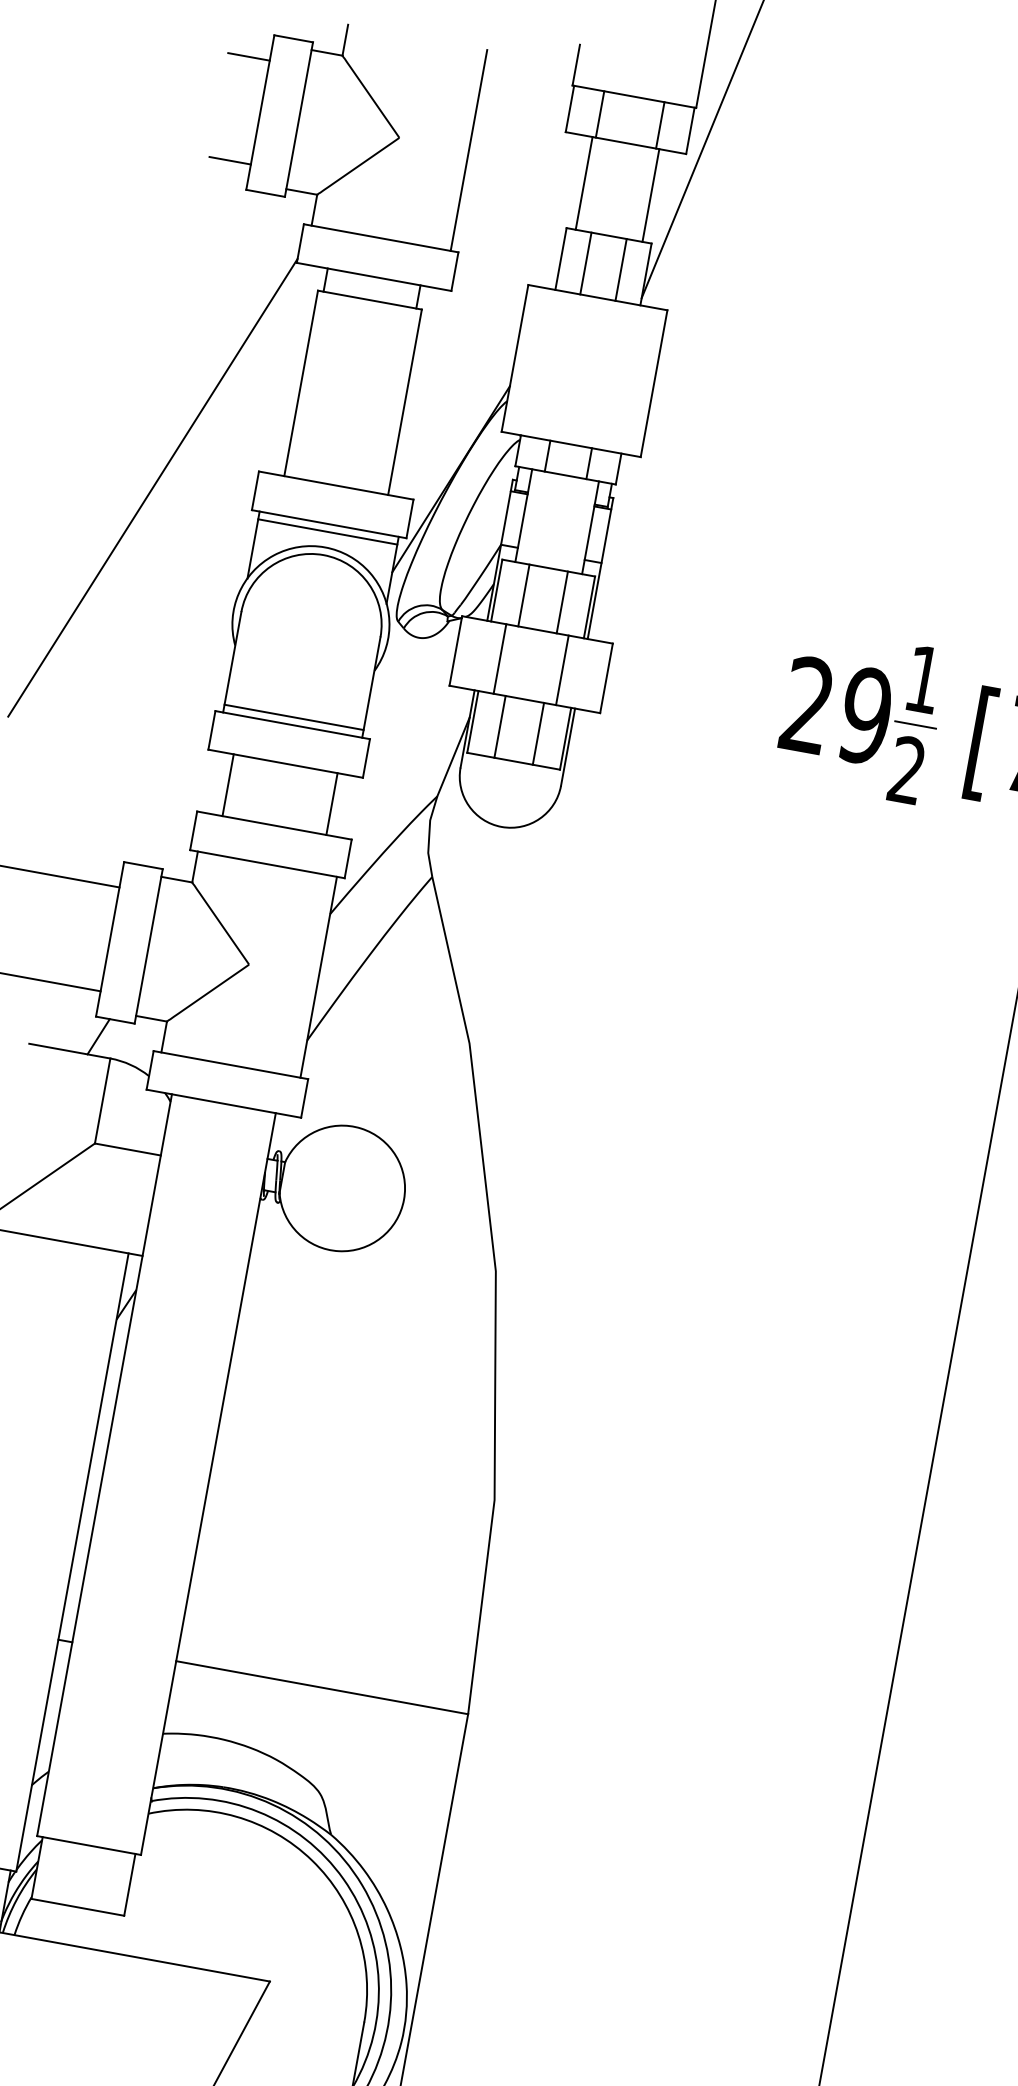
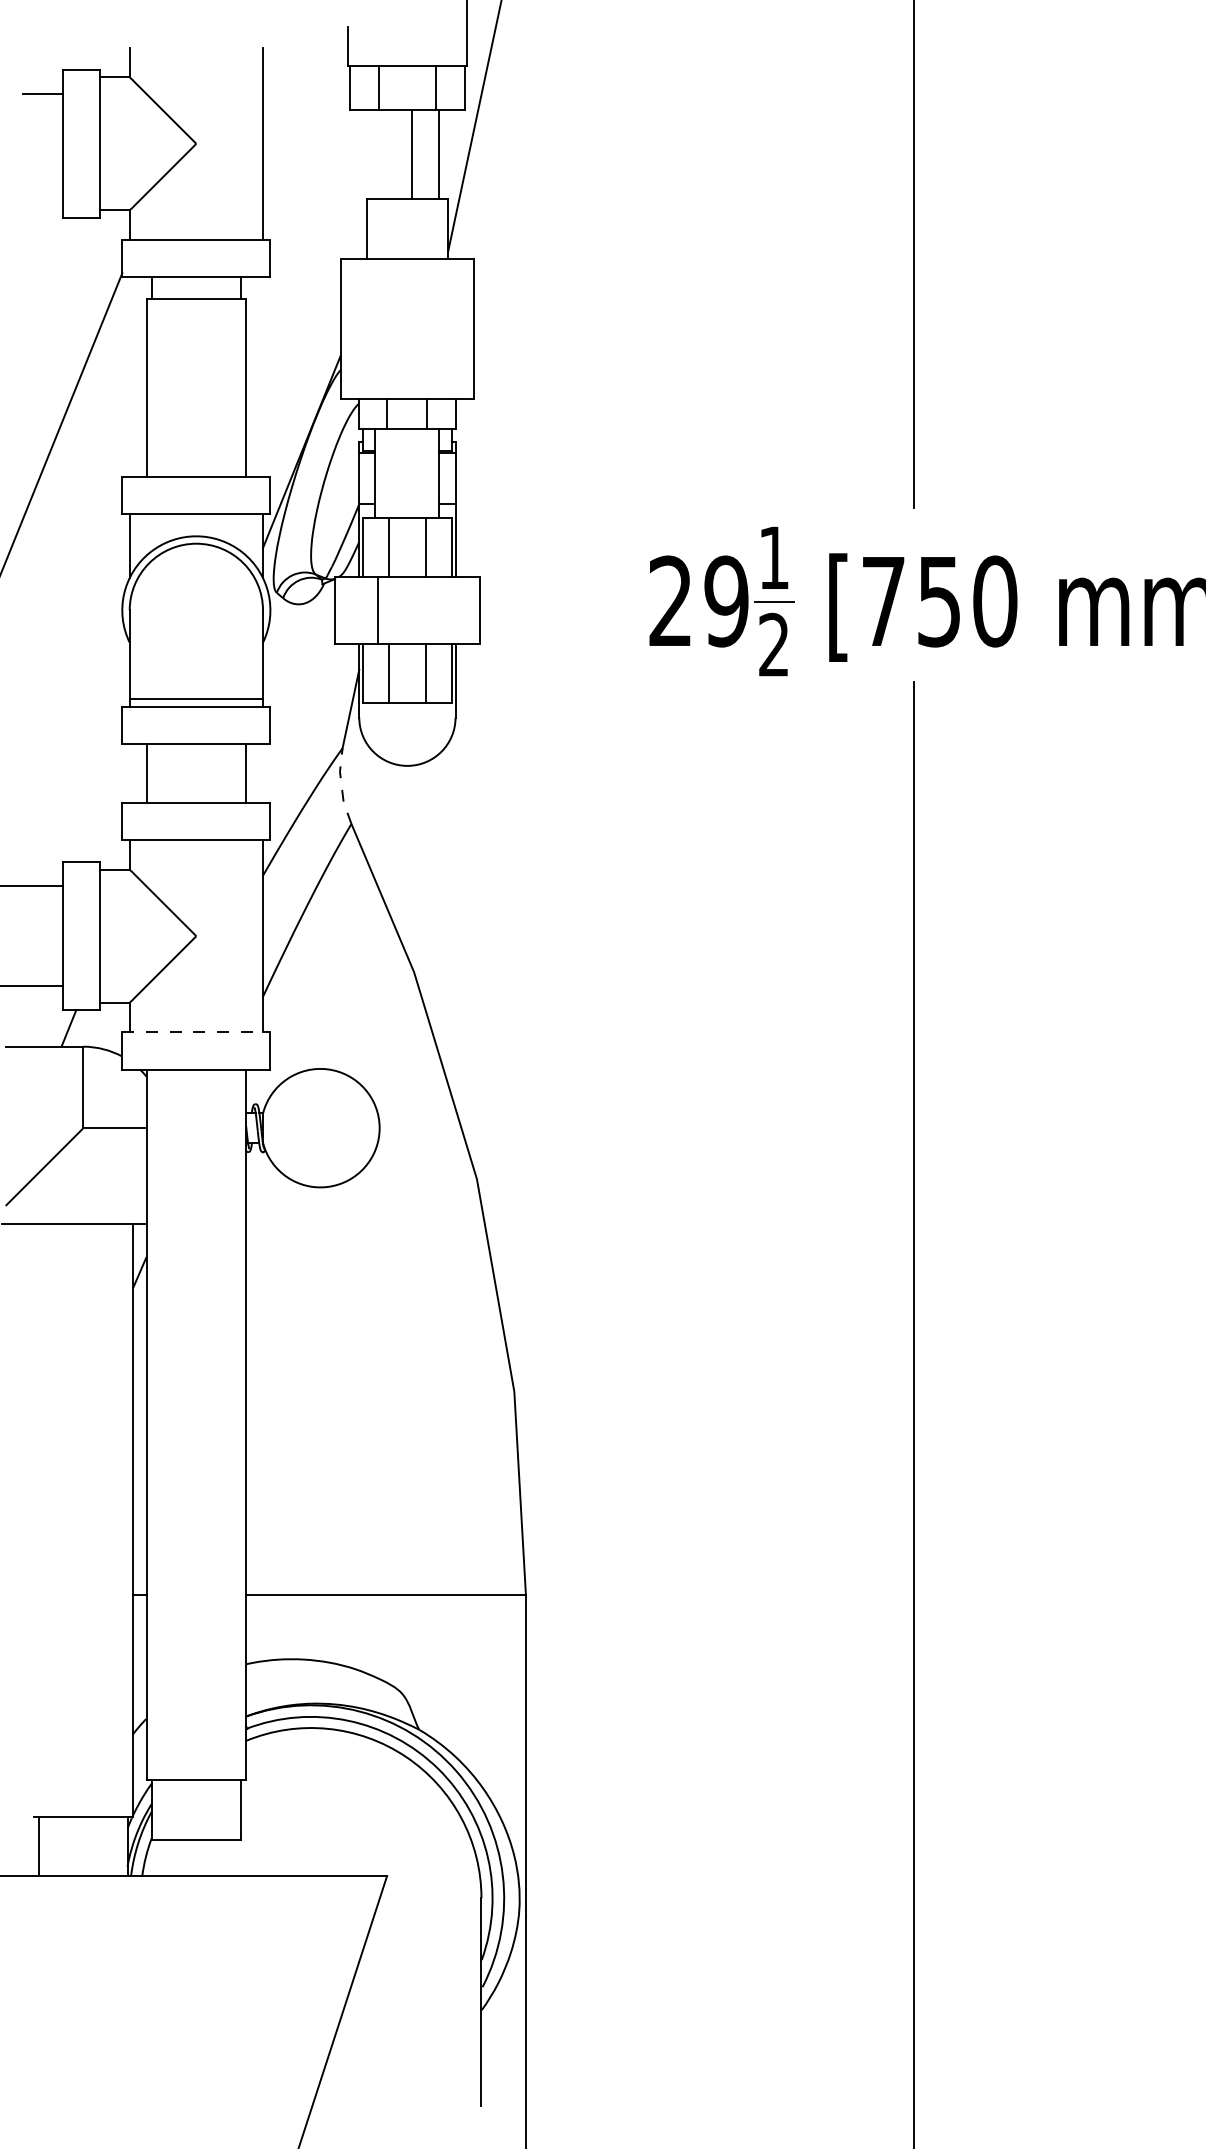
line: (230, 160) -> (43, 193), removed
line: (584, 182) -> (412, 154), moved
line: (585, 263) -> (390, 228), removed
line: (621, 269) -> (424, 228), removed
line: (327, 531) -> (196, 521), removed
line: (562, 670) -> (437, 610), removed
line: (428, 835) -> (341, 786), solid -> dashed
line: (231, 1065) -> (196, 1032), solid -> dashed

